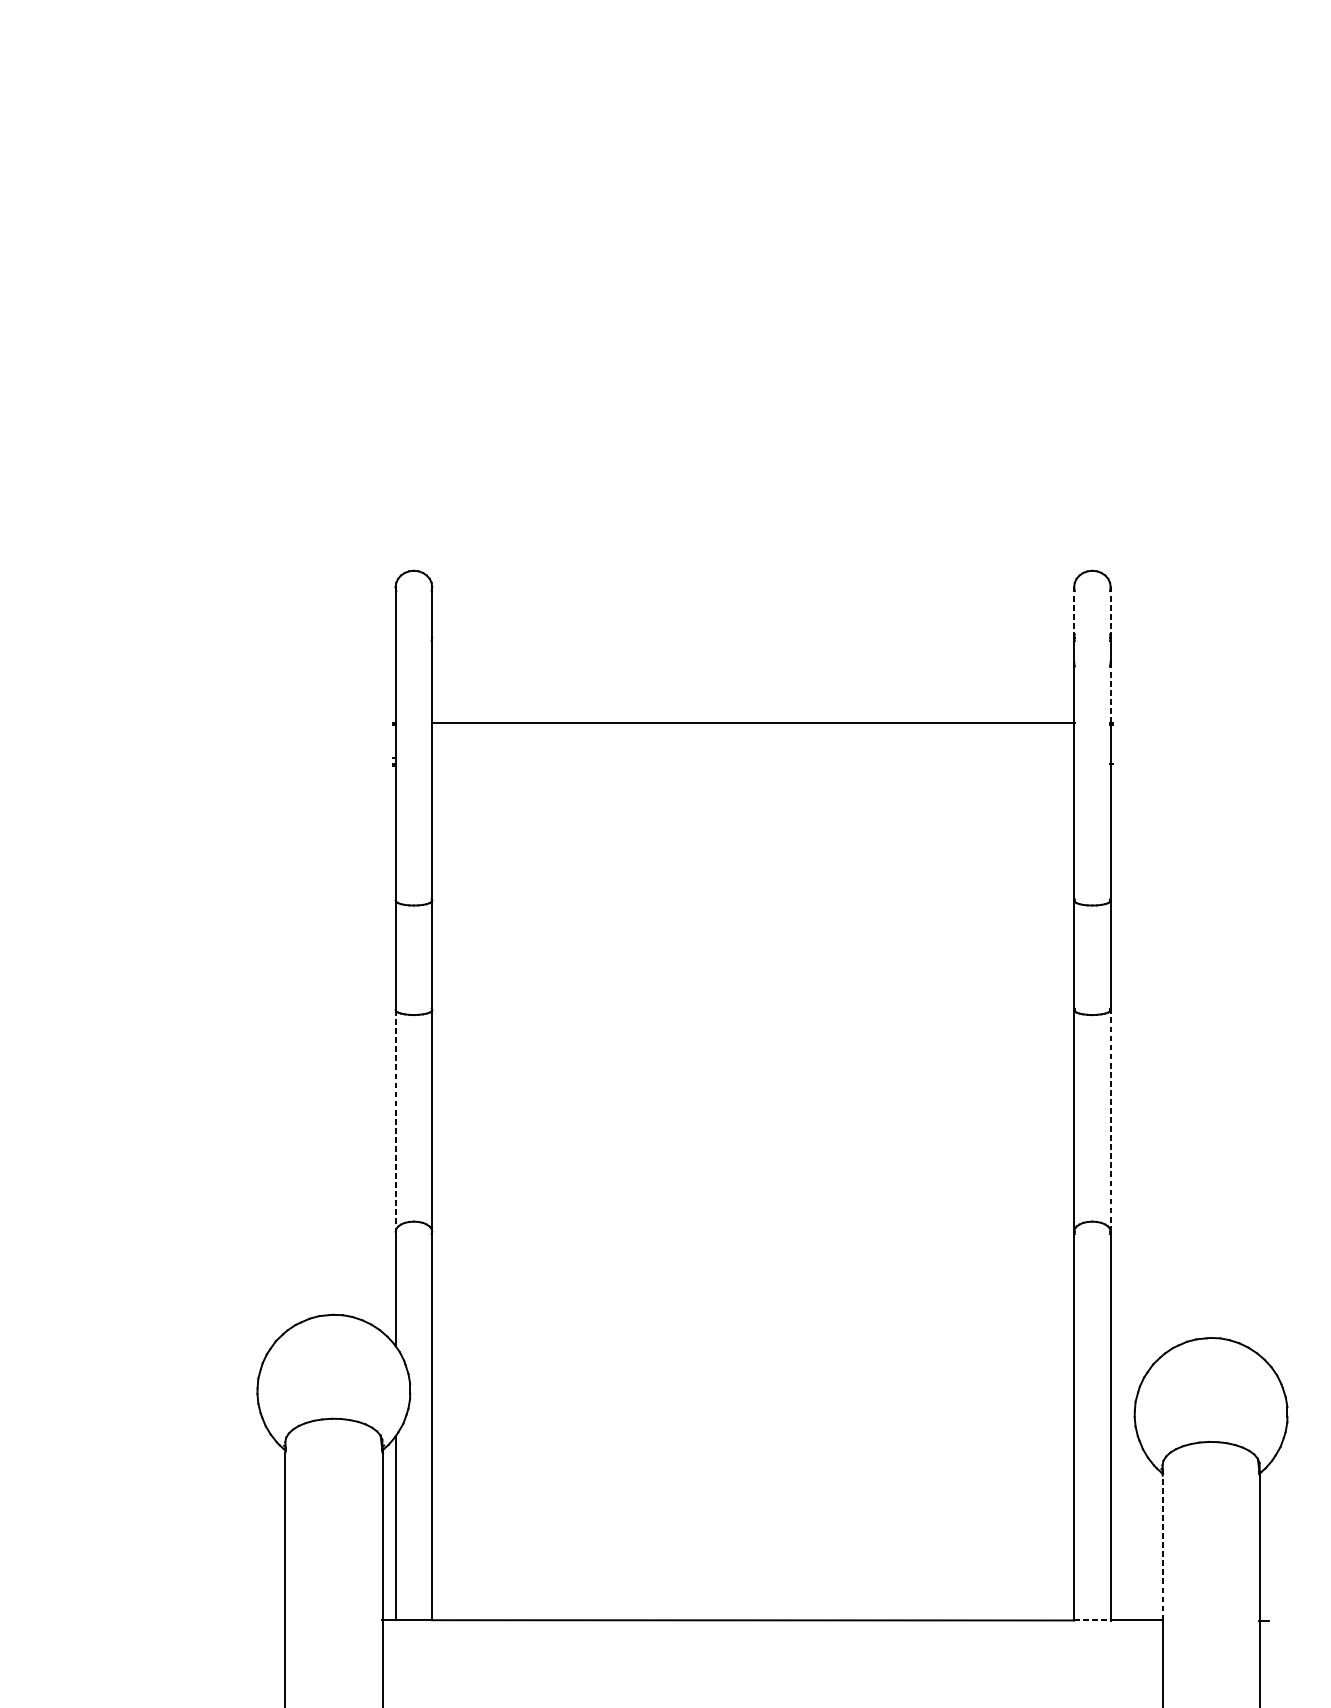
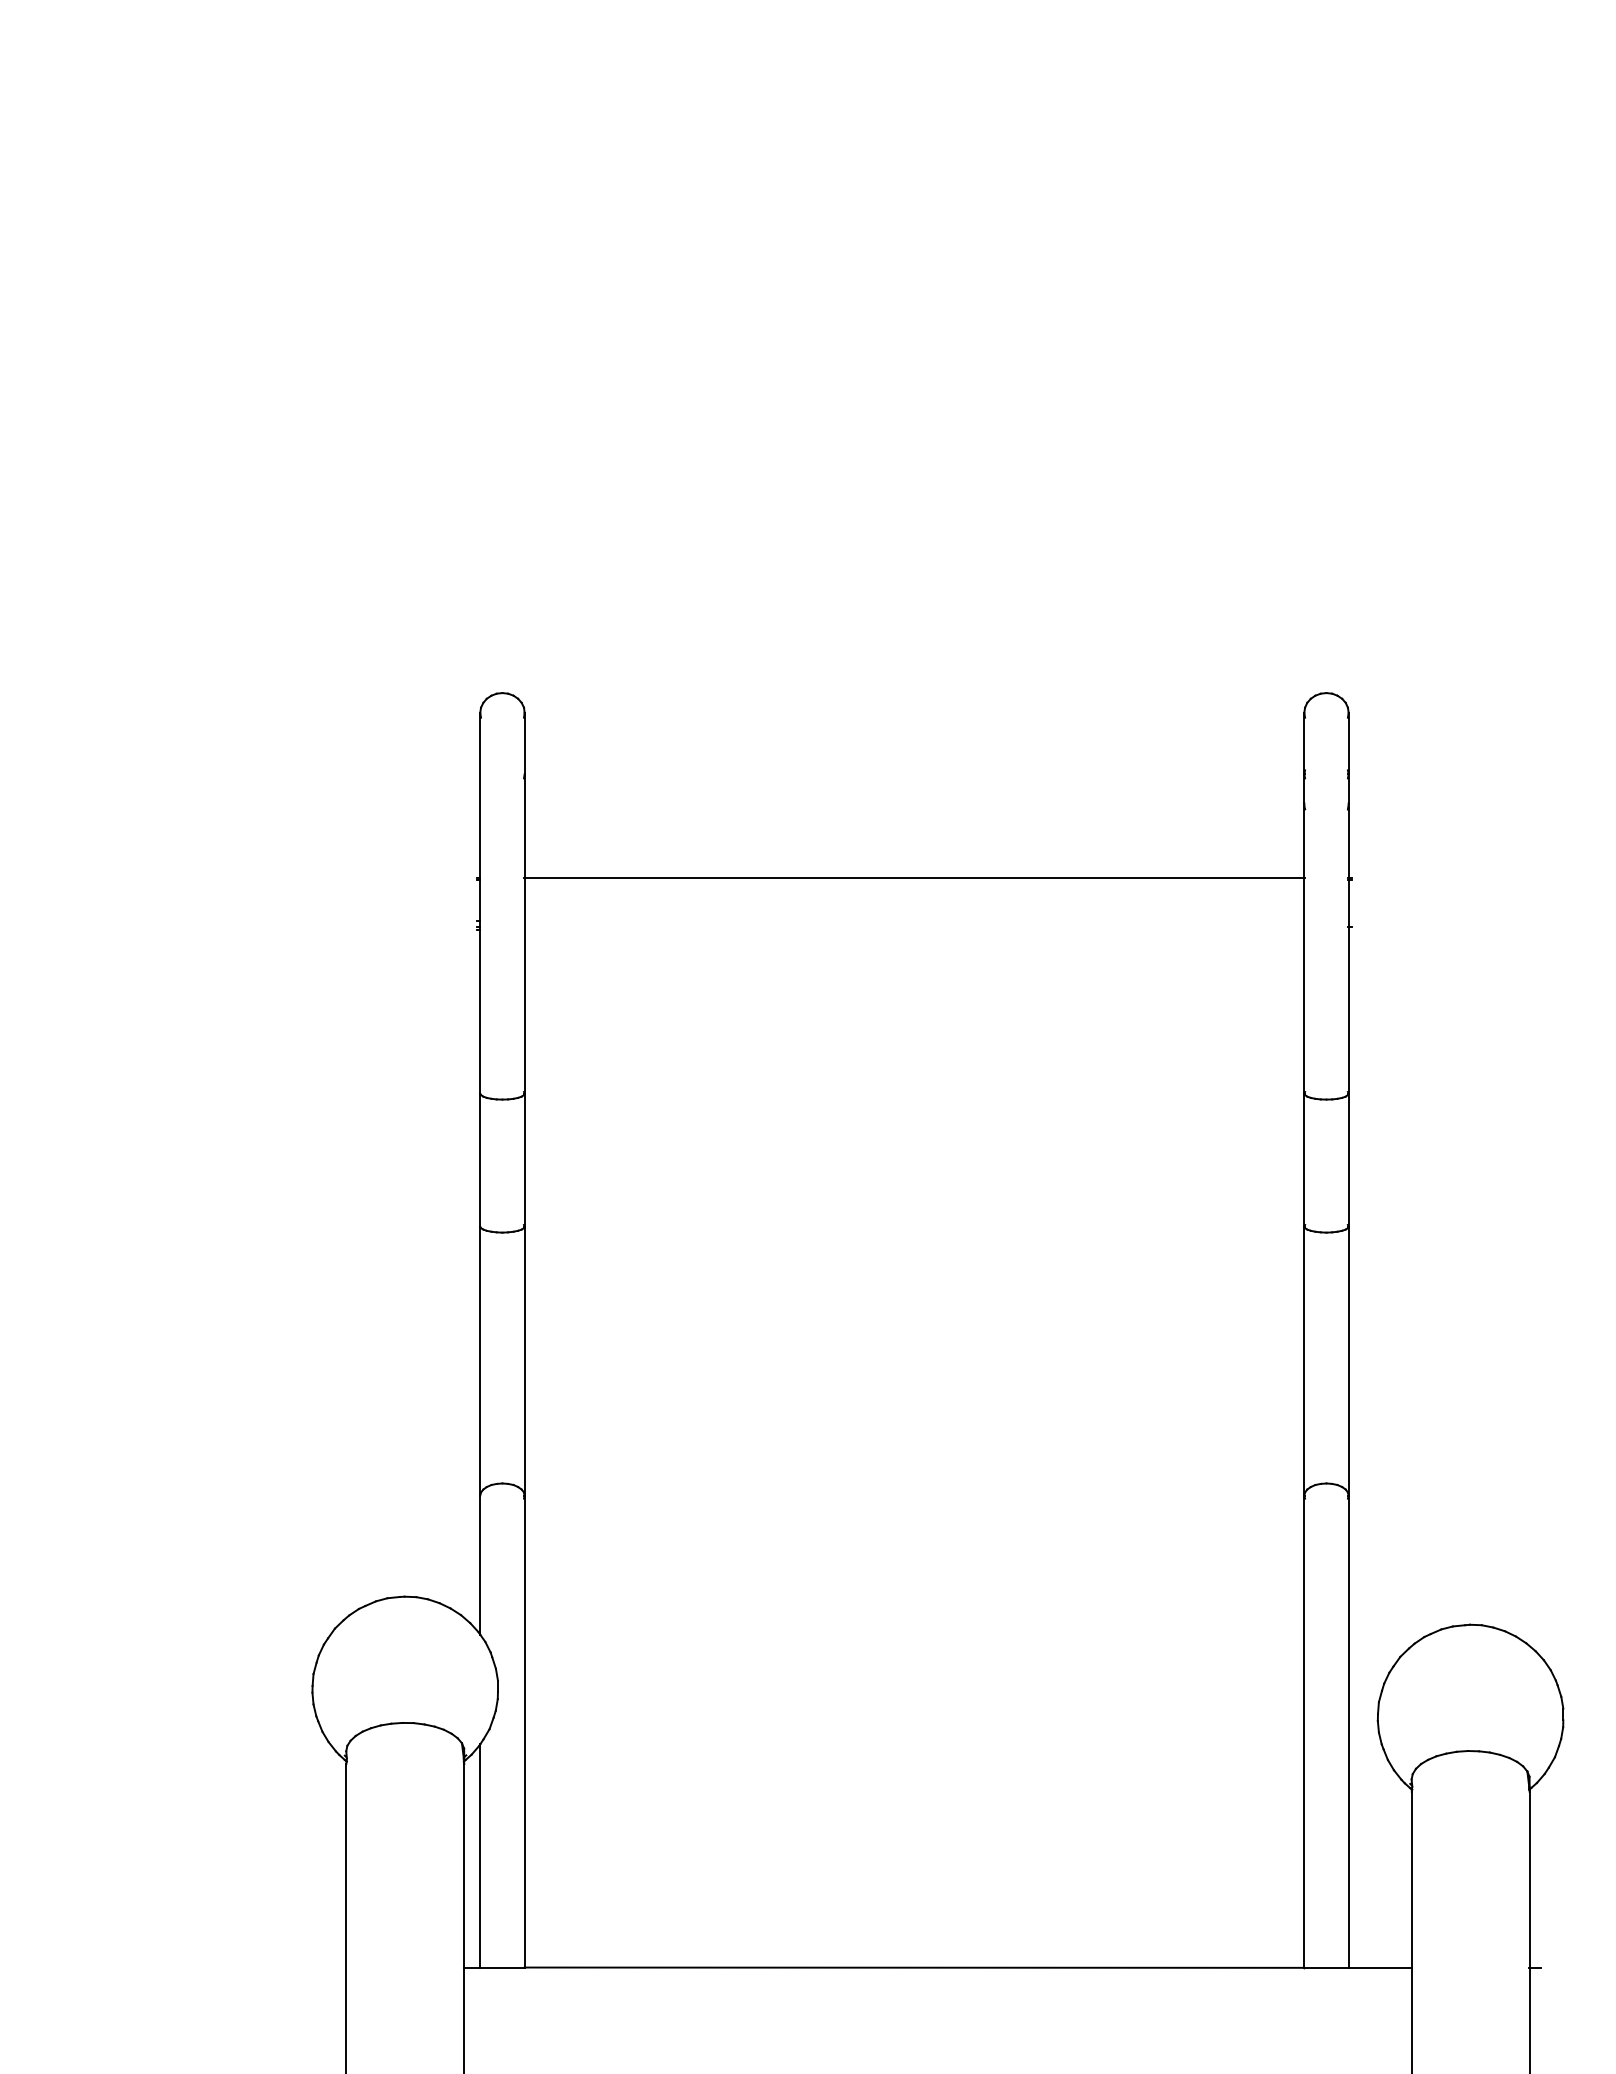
line: (1074, 612) -> (1304, 743), dashed -> solid
line: (1110, 612) -> (1348, 743), dashed -> solid
line: (1110, 692) -> (1348, 840), dashed -> solid
line: (1110, 1120) -> (1348, 1360), dashed -> solid
line: (395, 1121) -> (480, 1361), dashed -> solid
line: (1162, 1547) -> (1411, 1879), dashed -> solid
line: (1092, 1620) -> (1326, 1967), dashed -> solid

